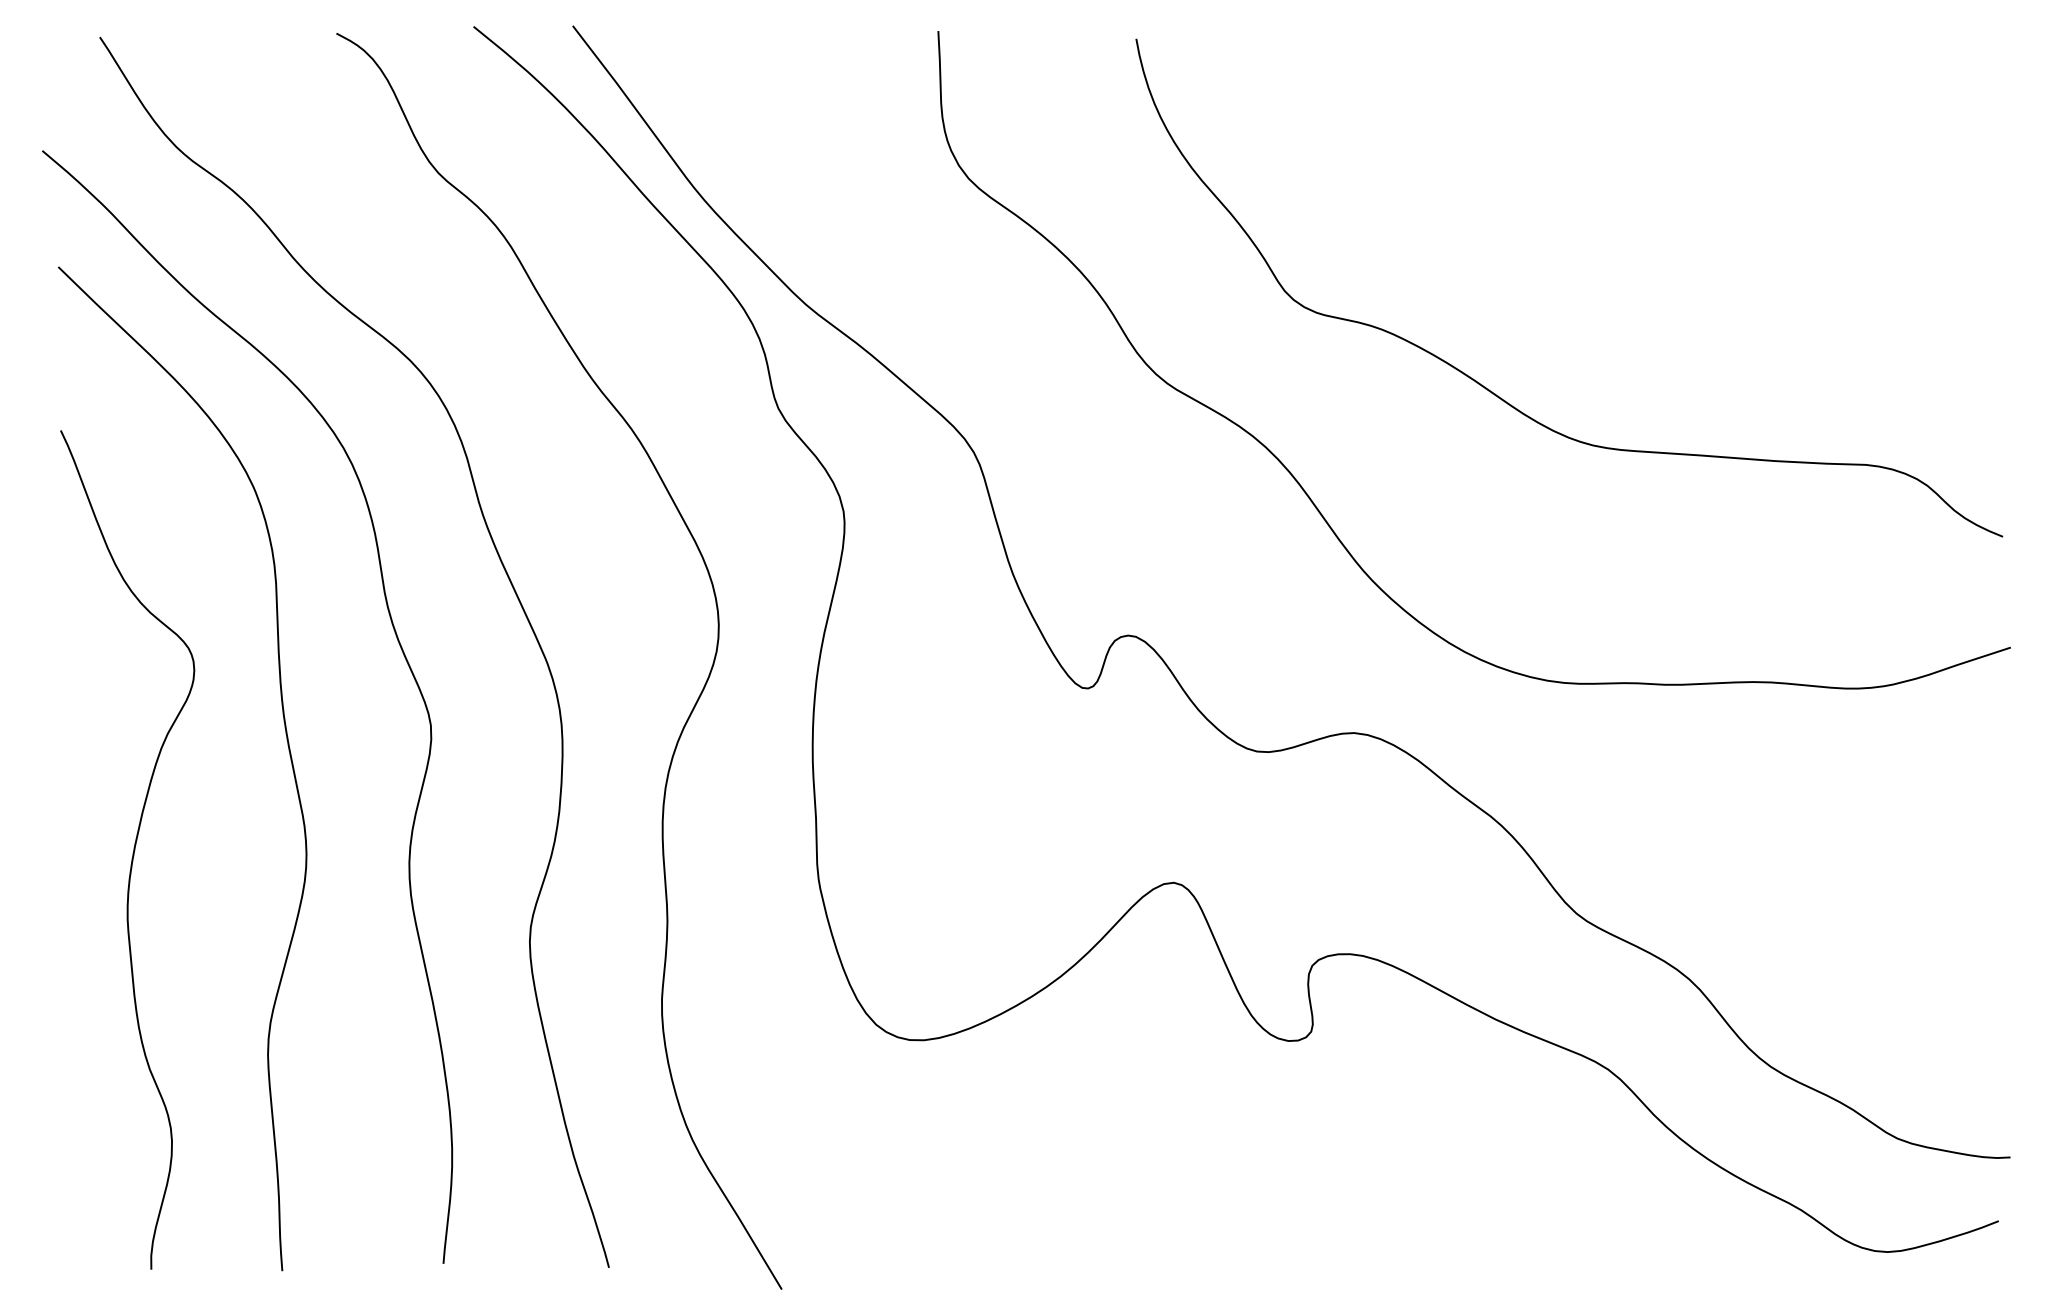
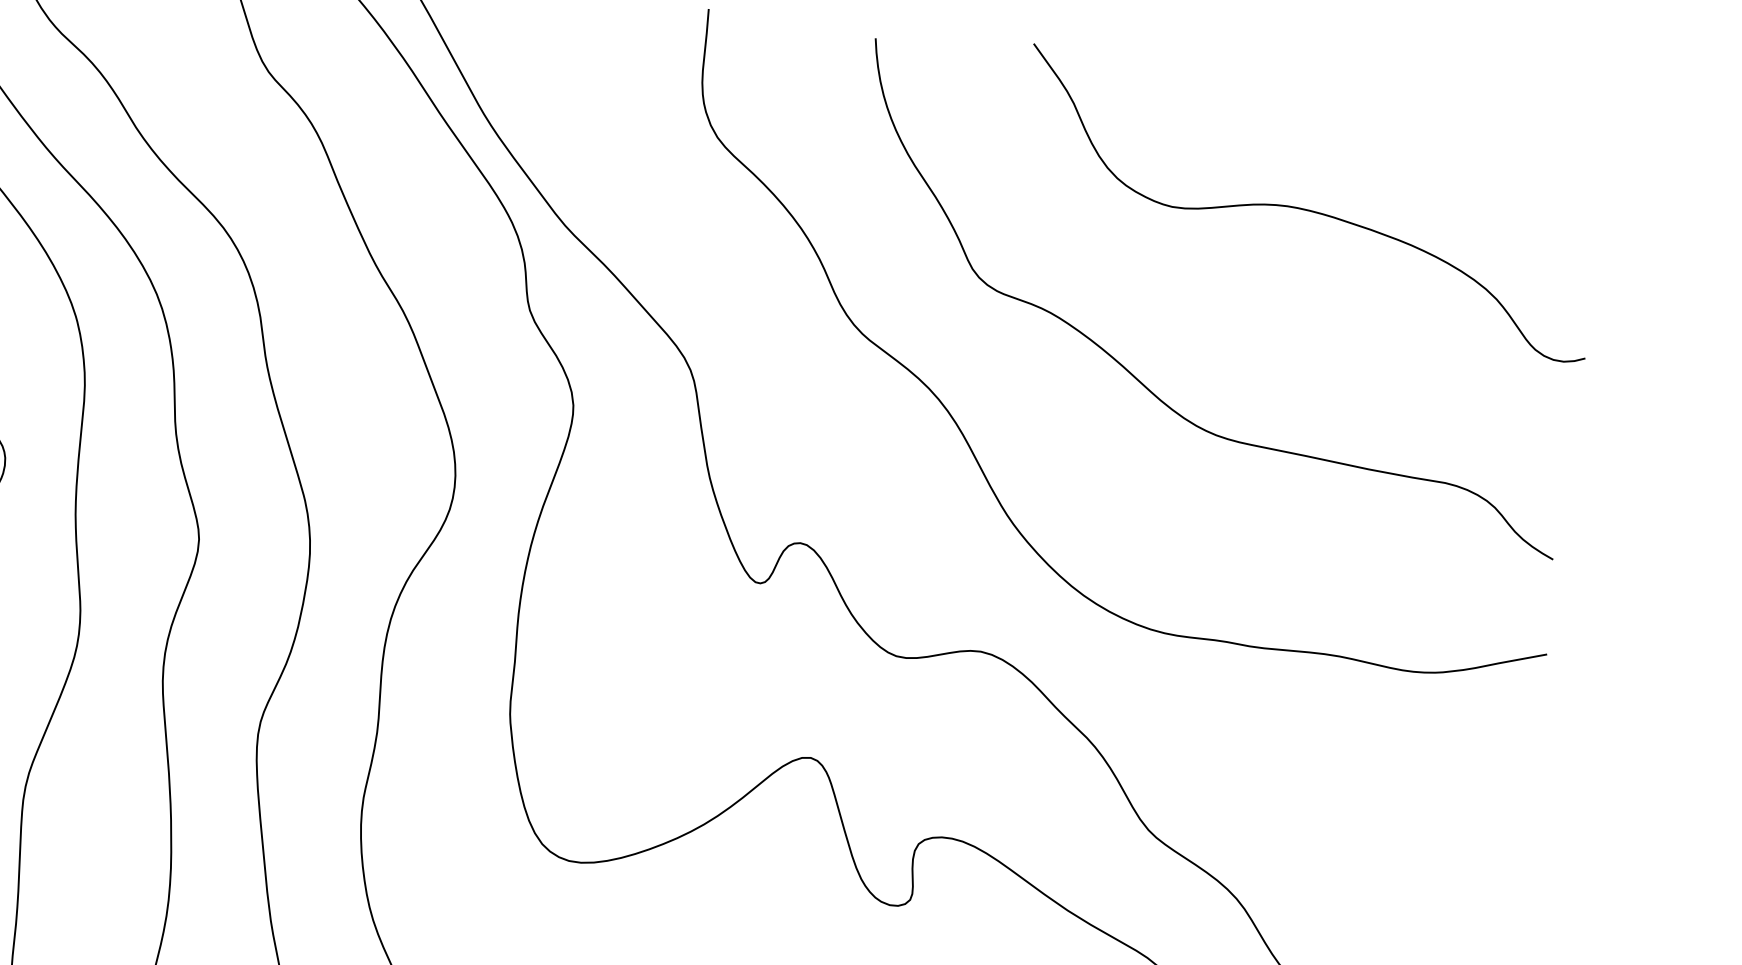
curve: (1664, 169) -> (1308, 209), added

